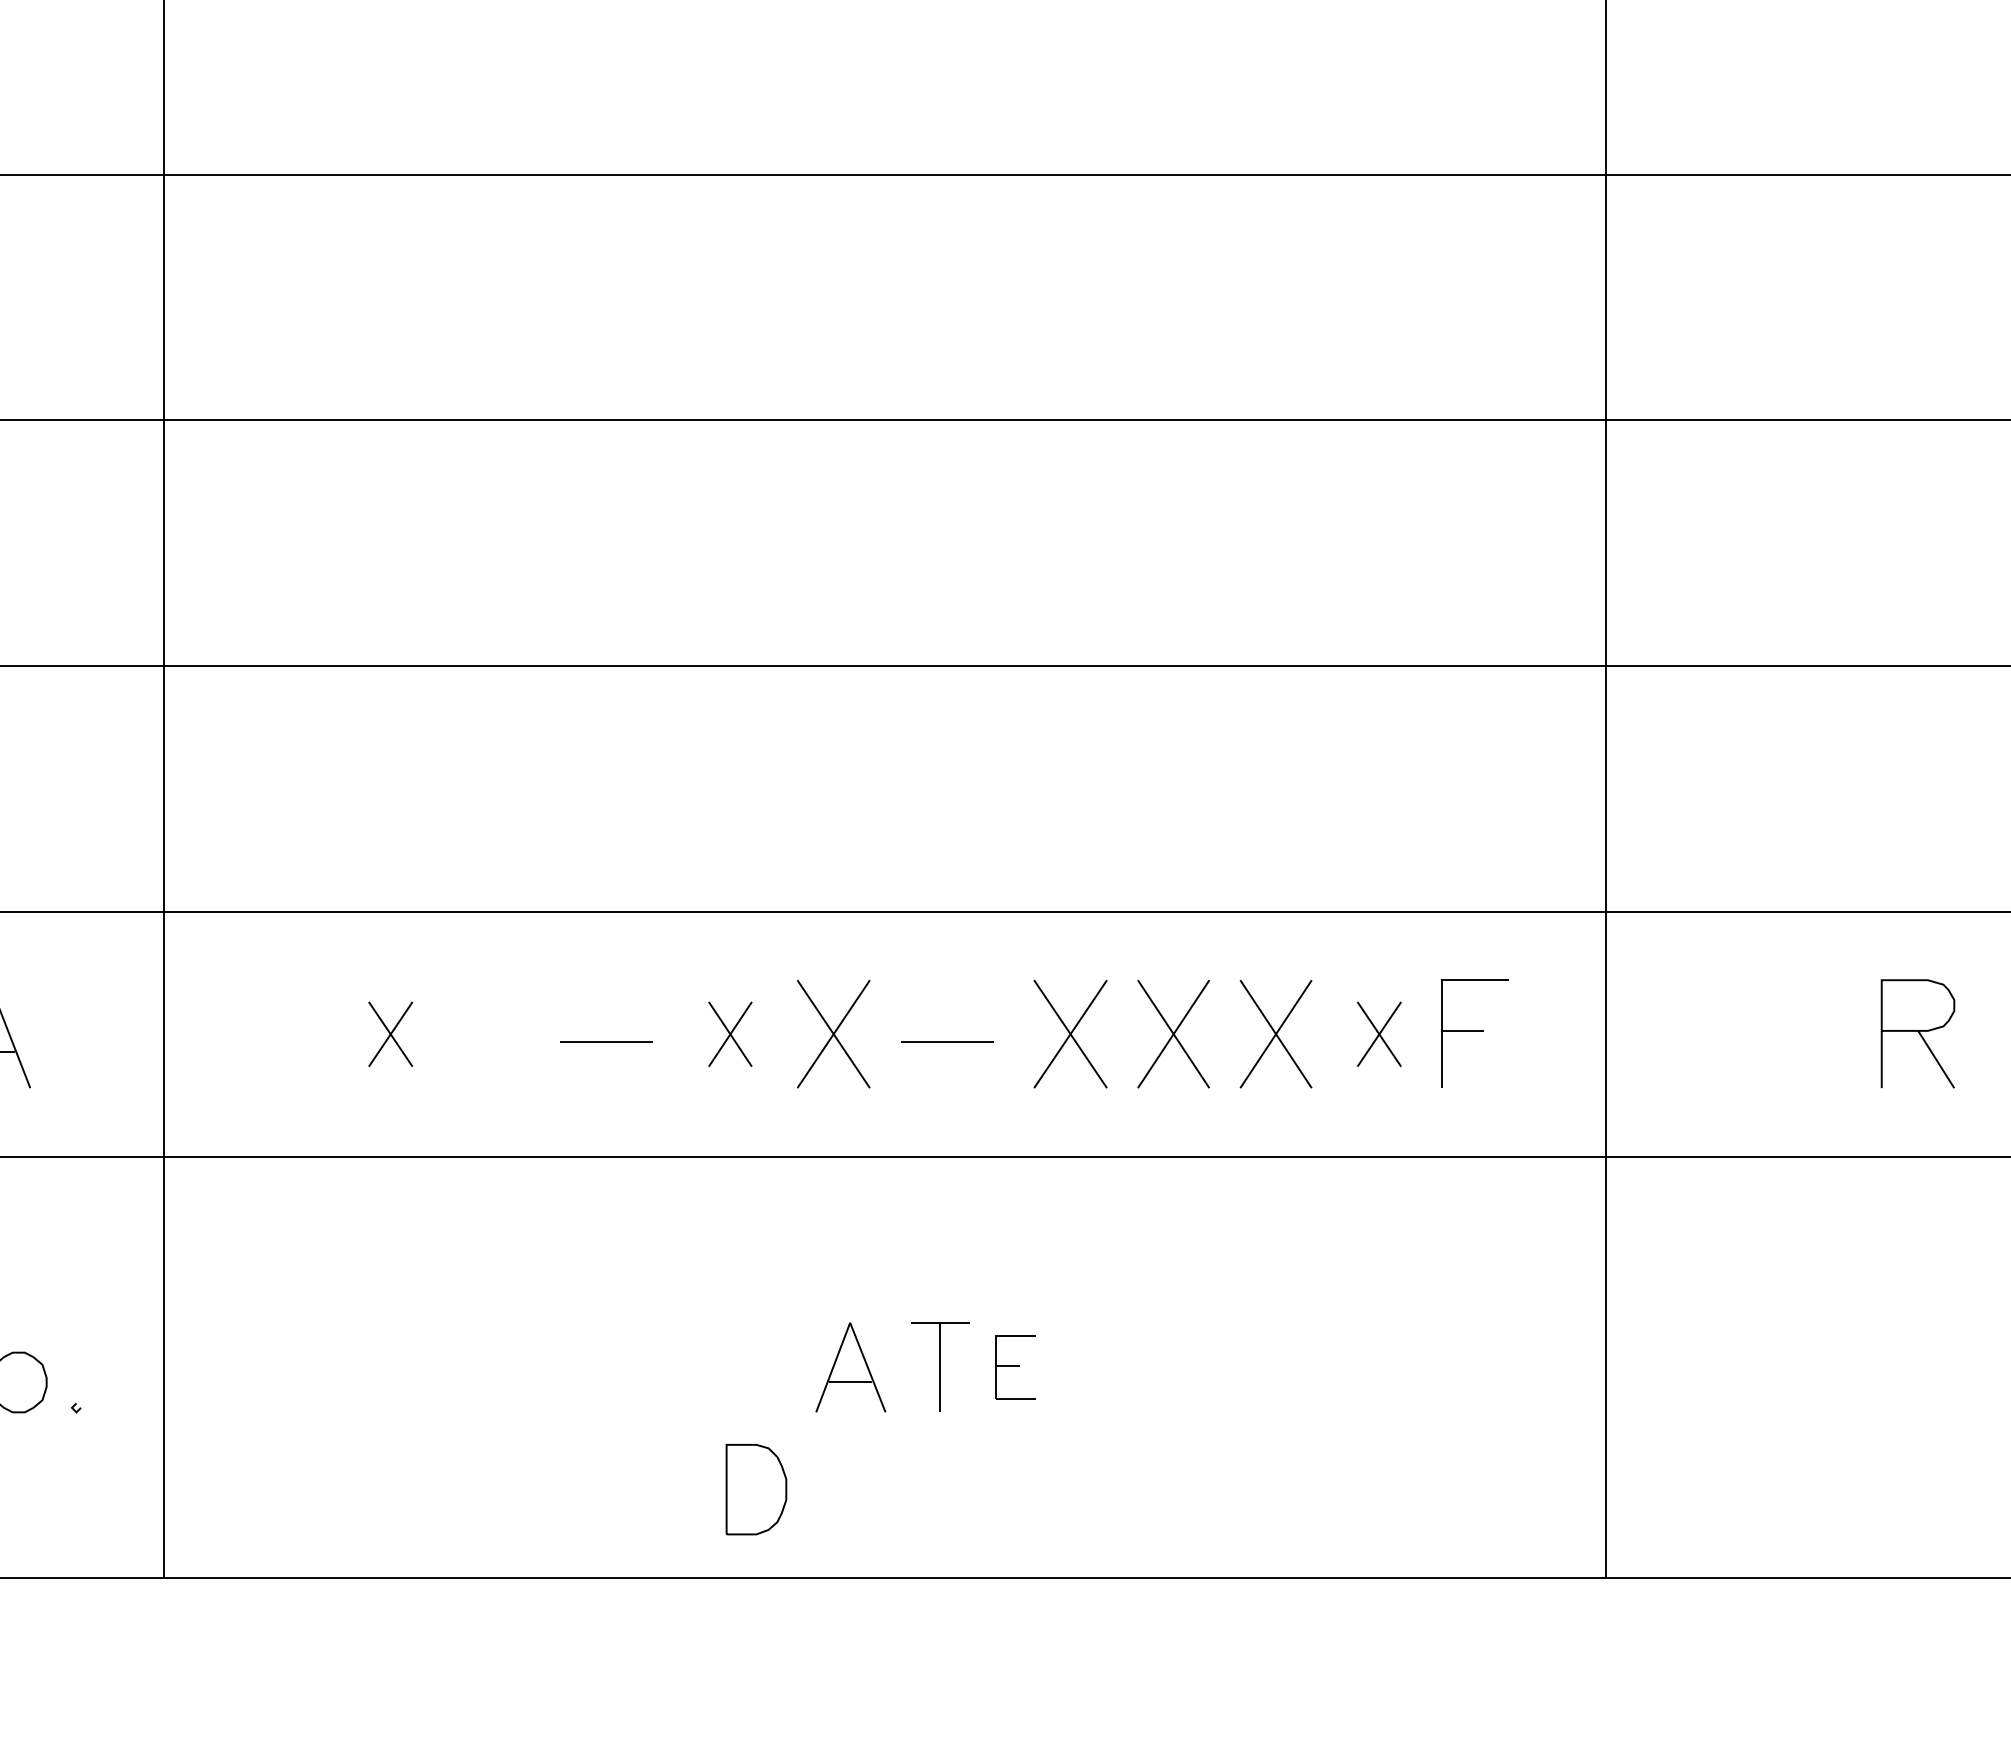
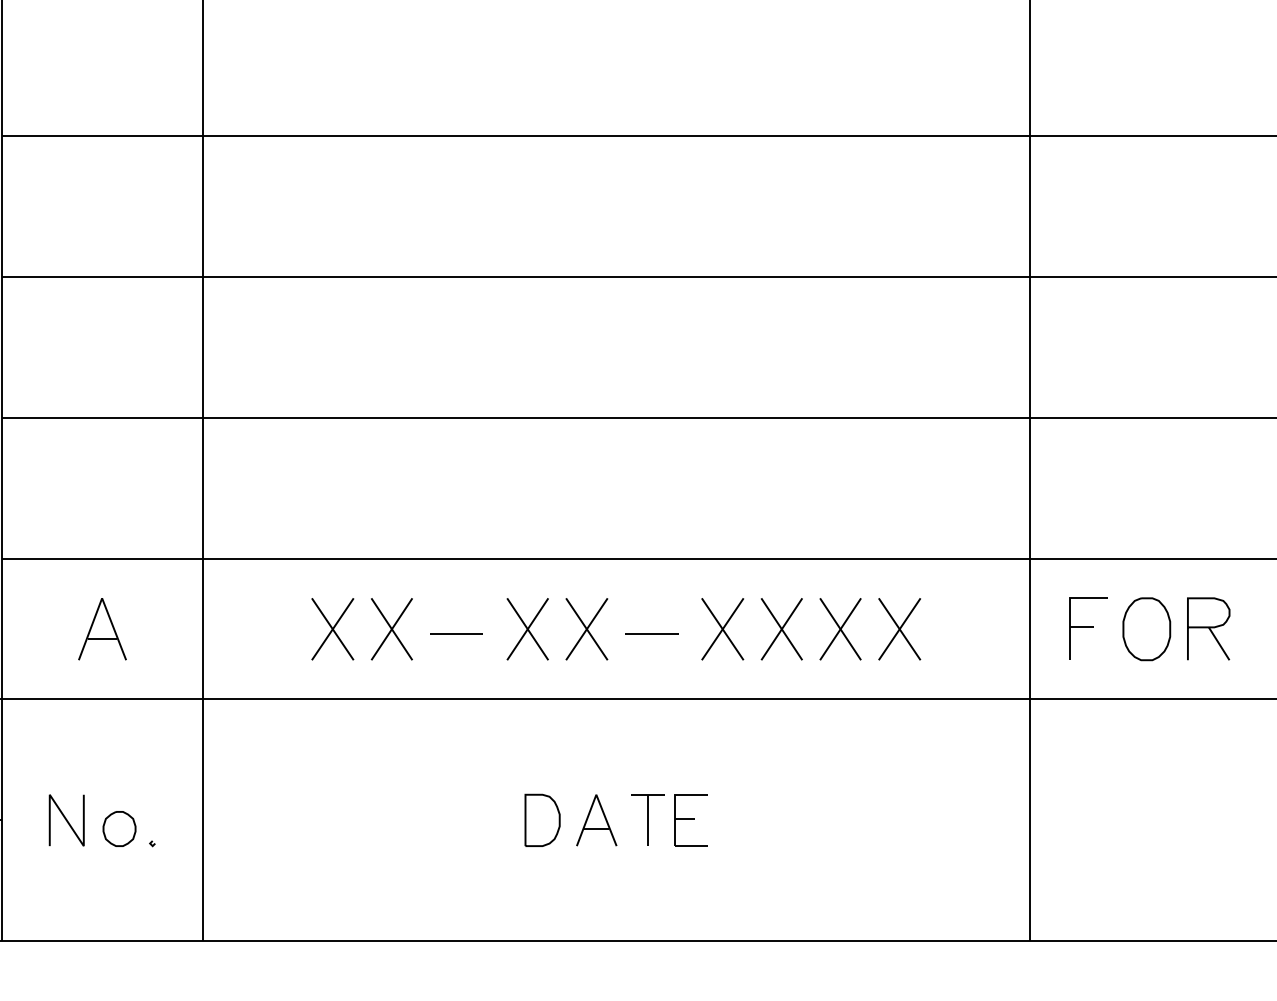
part: (1474, 1032) -> (1088, 628), moved
part: (390, 1034) -> (332, 629), size x1.67
part: (492, 1034) -> (391, 629), added
part: (730, 1034) -> (527, 629), size x1.67
part: (1378, 1034) -> (899, 629), size x1.67
part: (1809, 1034) -> (1146, 629), added
part: (1014, 1367) -> (690, 820), size x1.43
part: (756, 1487) -> (542, 819), moved

